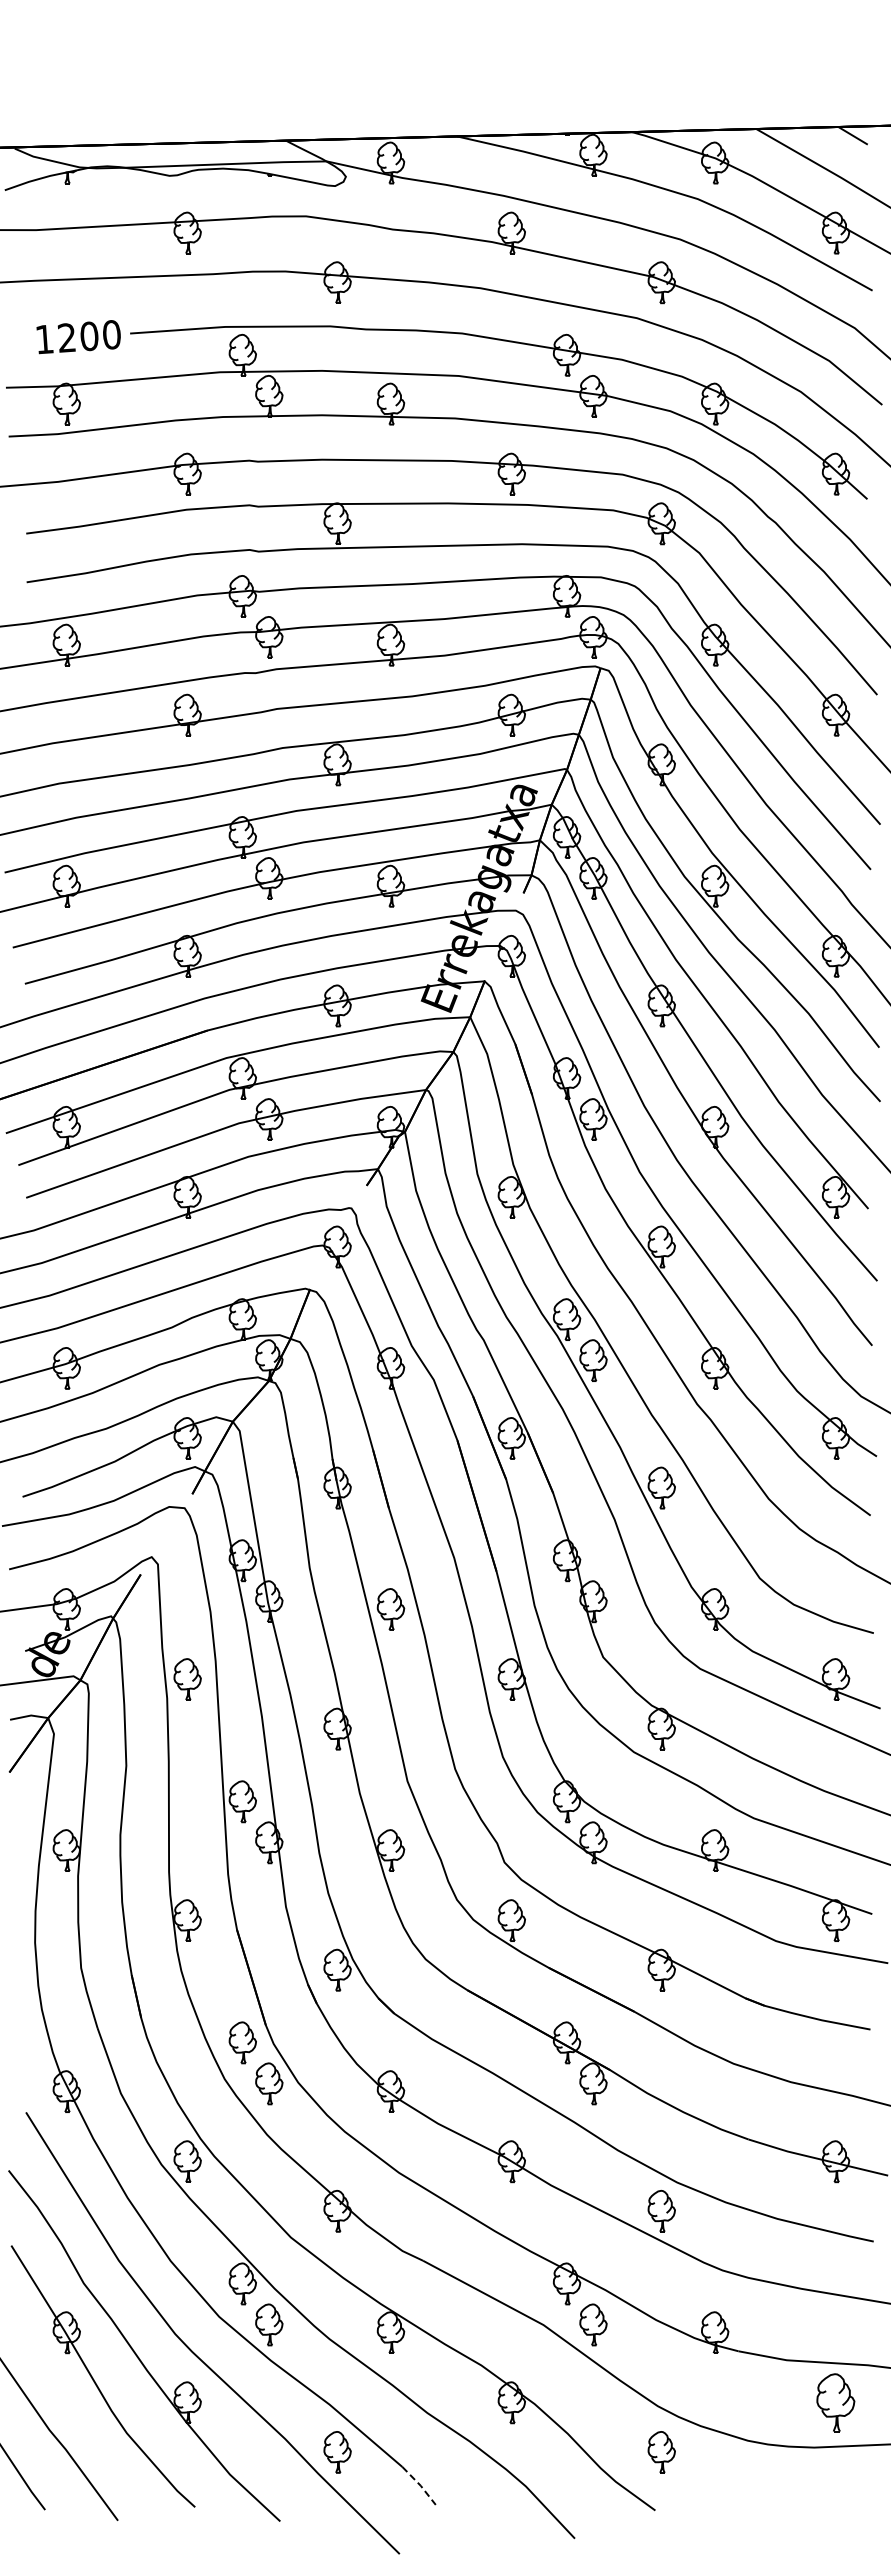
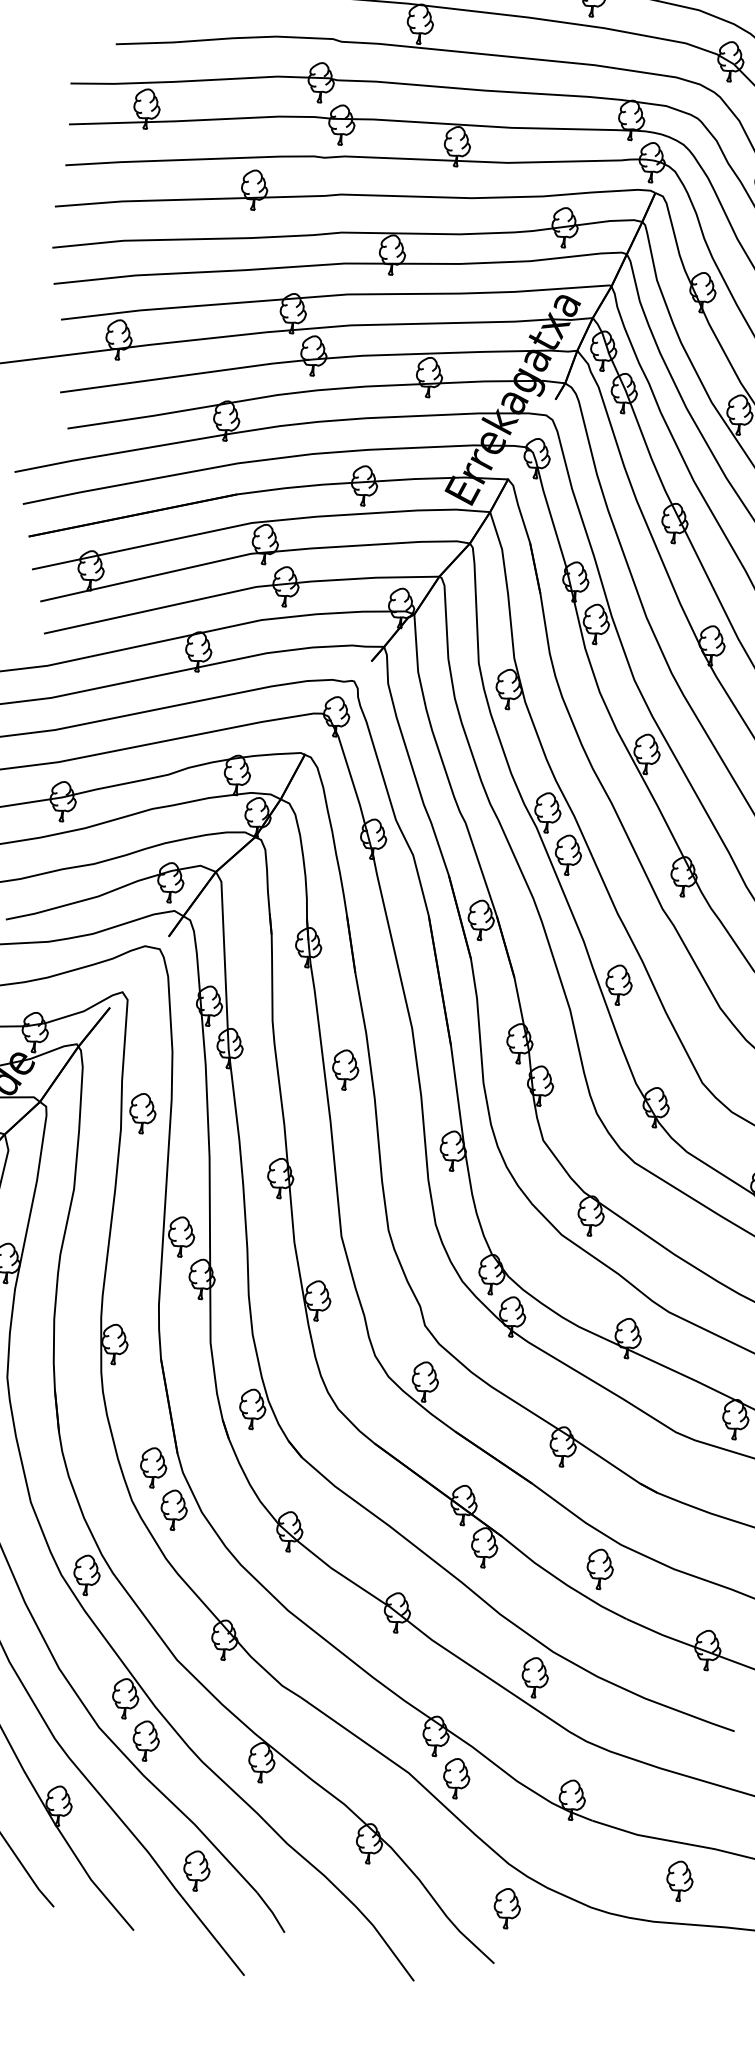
part: (715, 2091) -> (600, 1569), added
part: (836, 2402) -> (680, 1881), size x0.71
line: (420, 2485) -> (272, 1912), dashed -> solid

